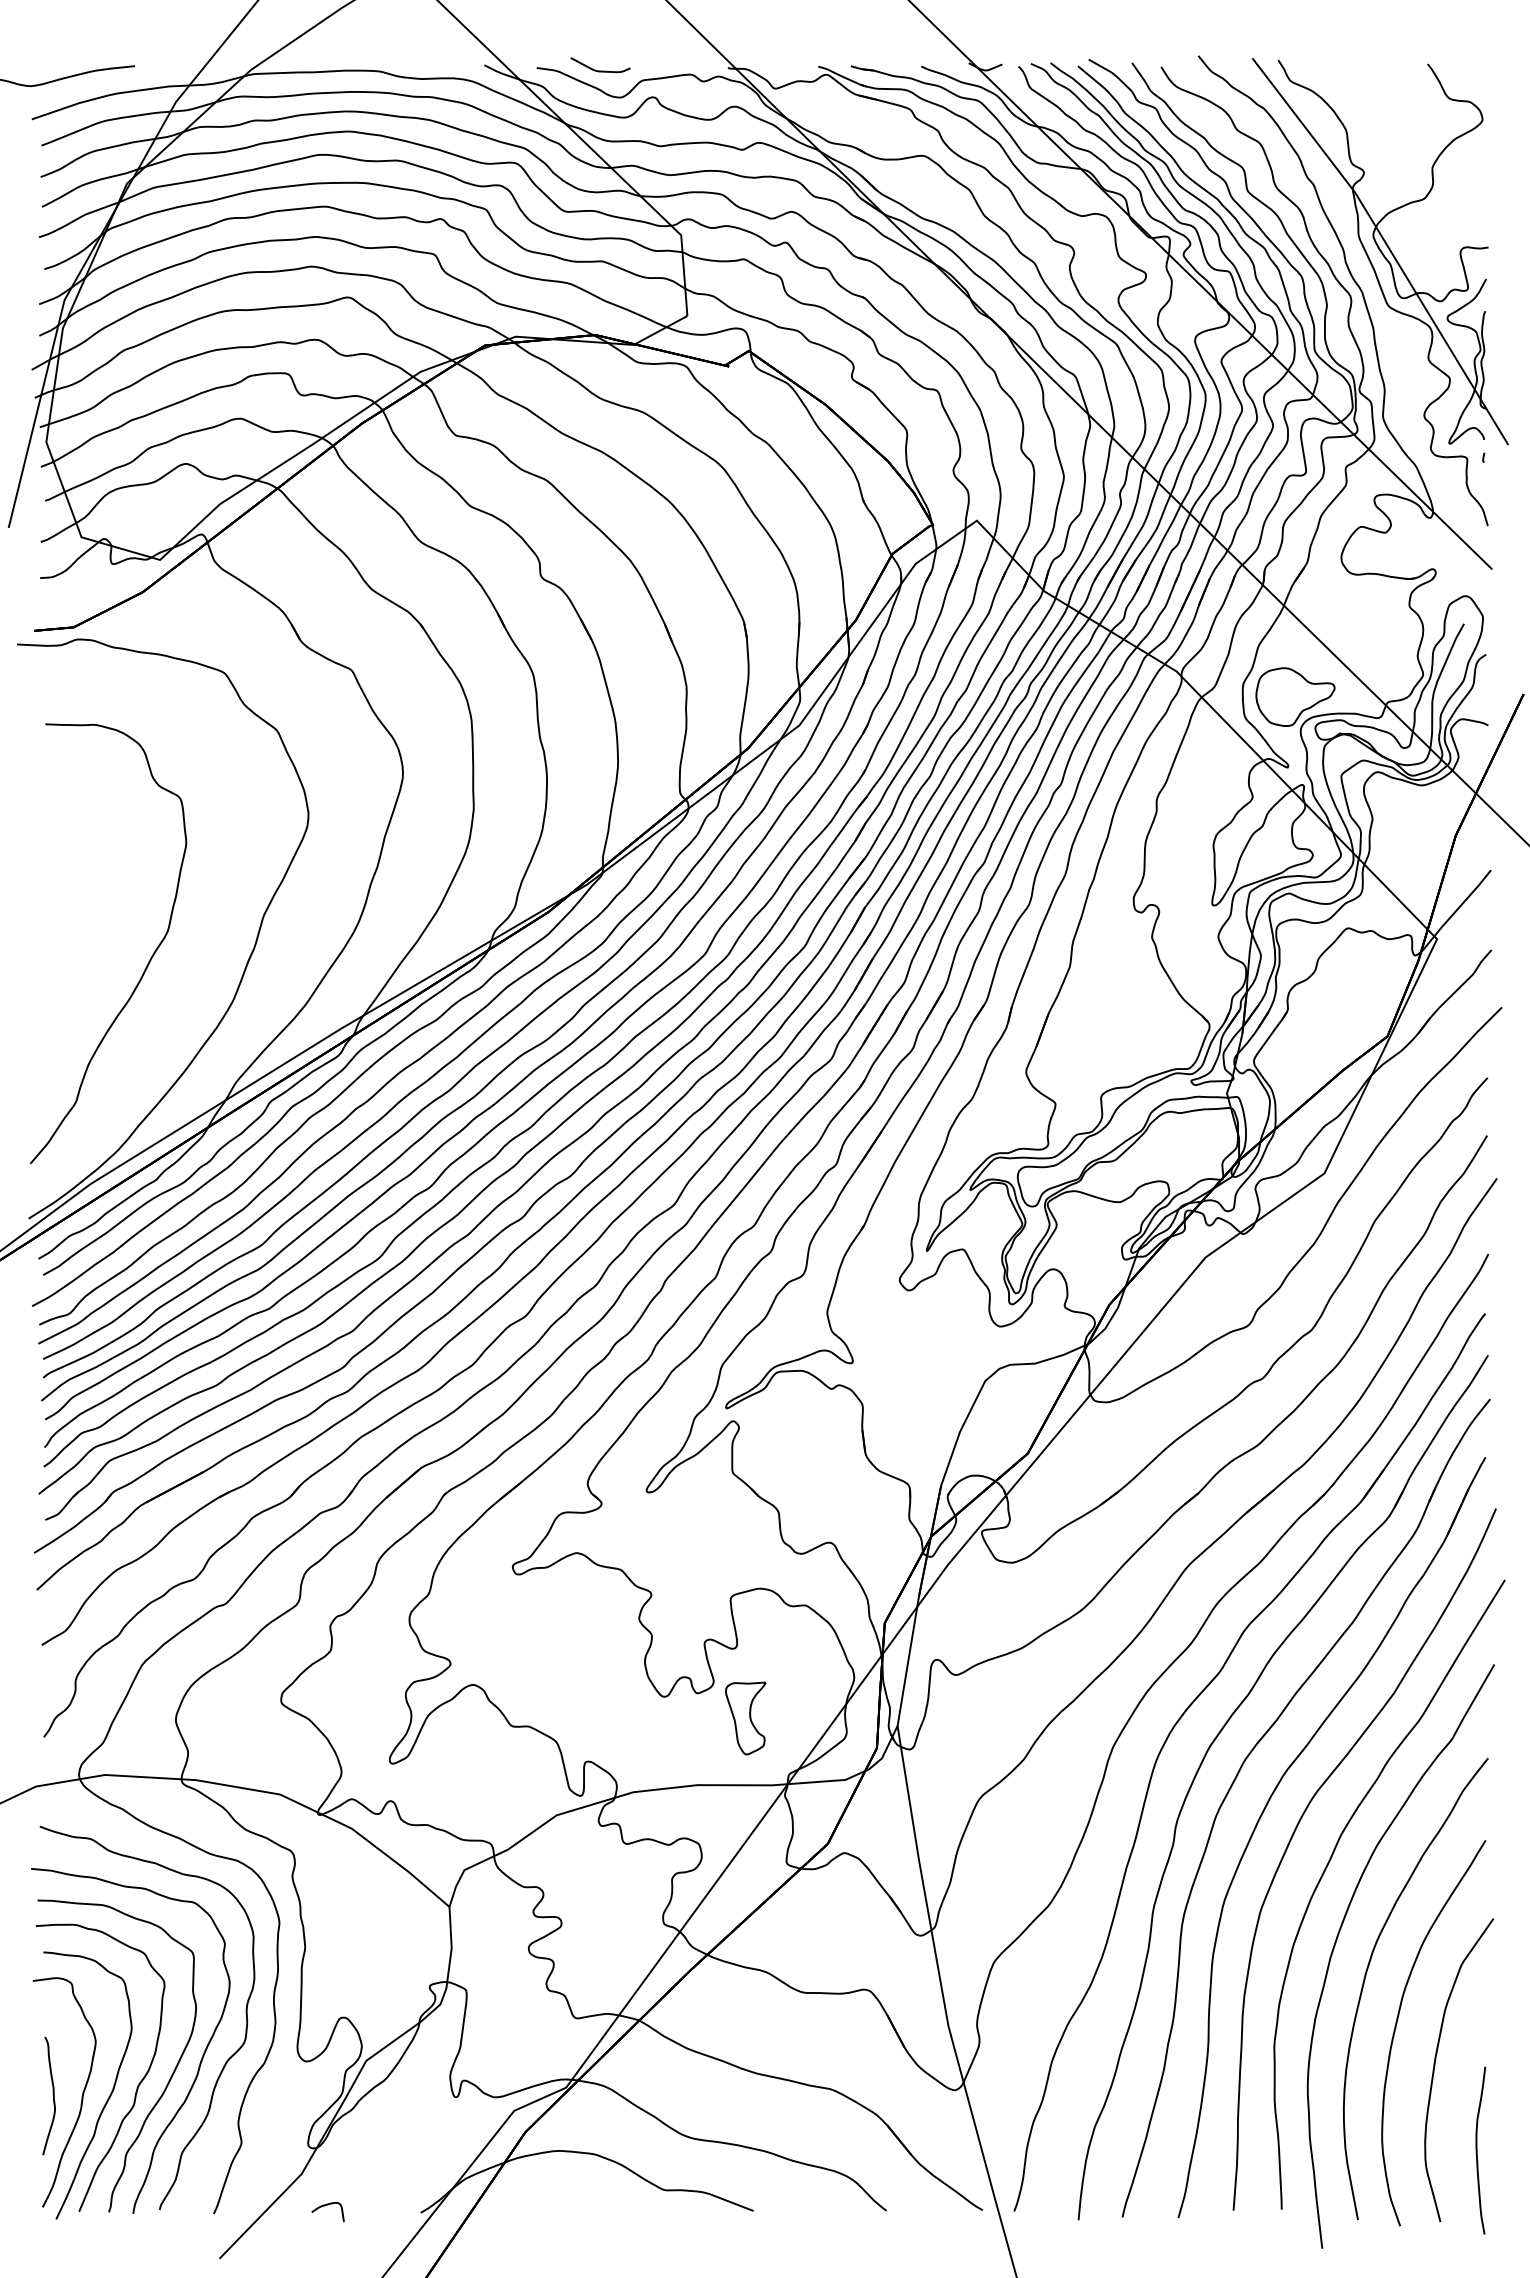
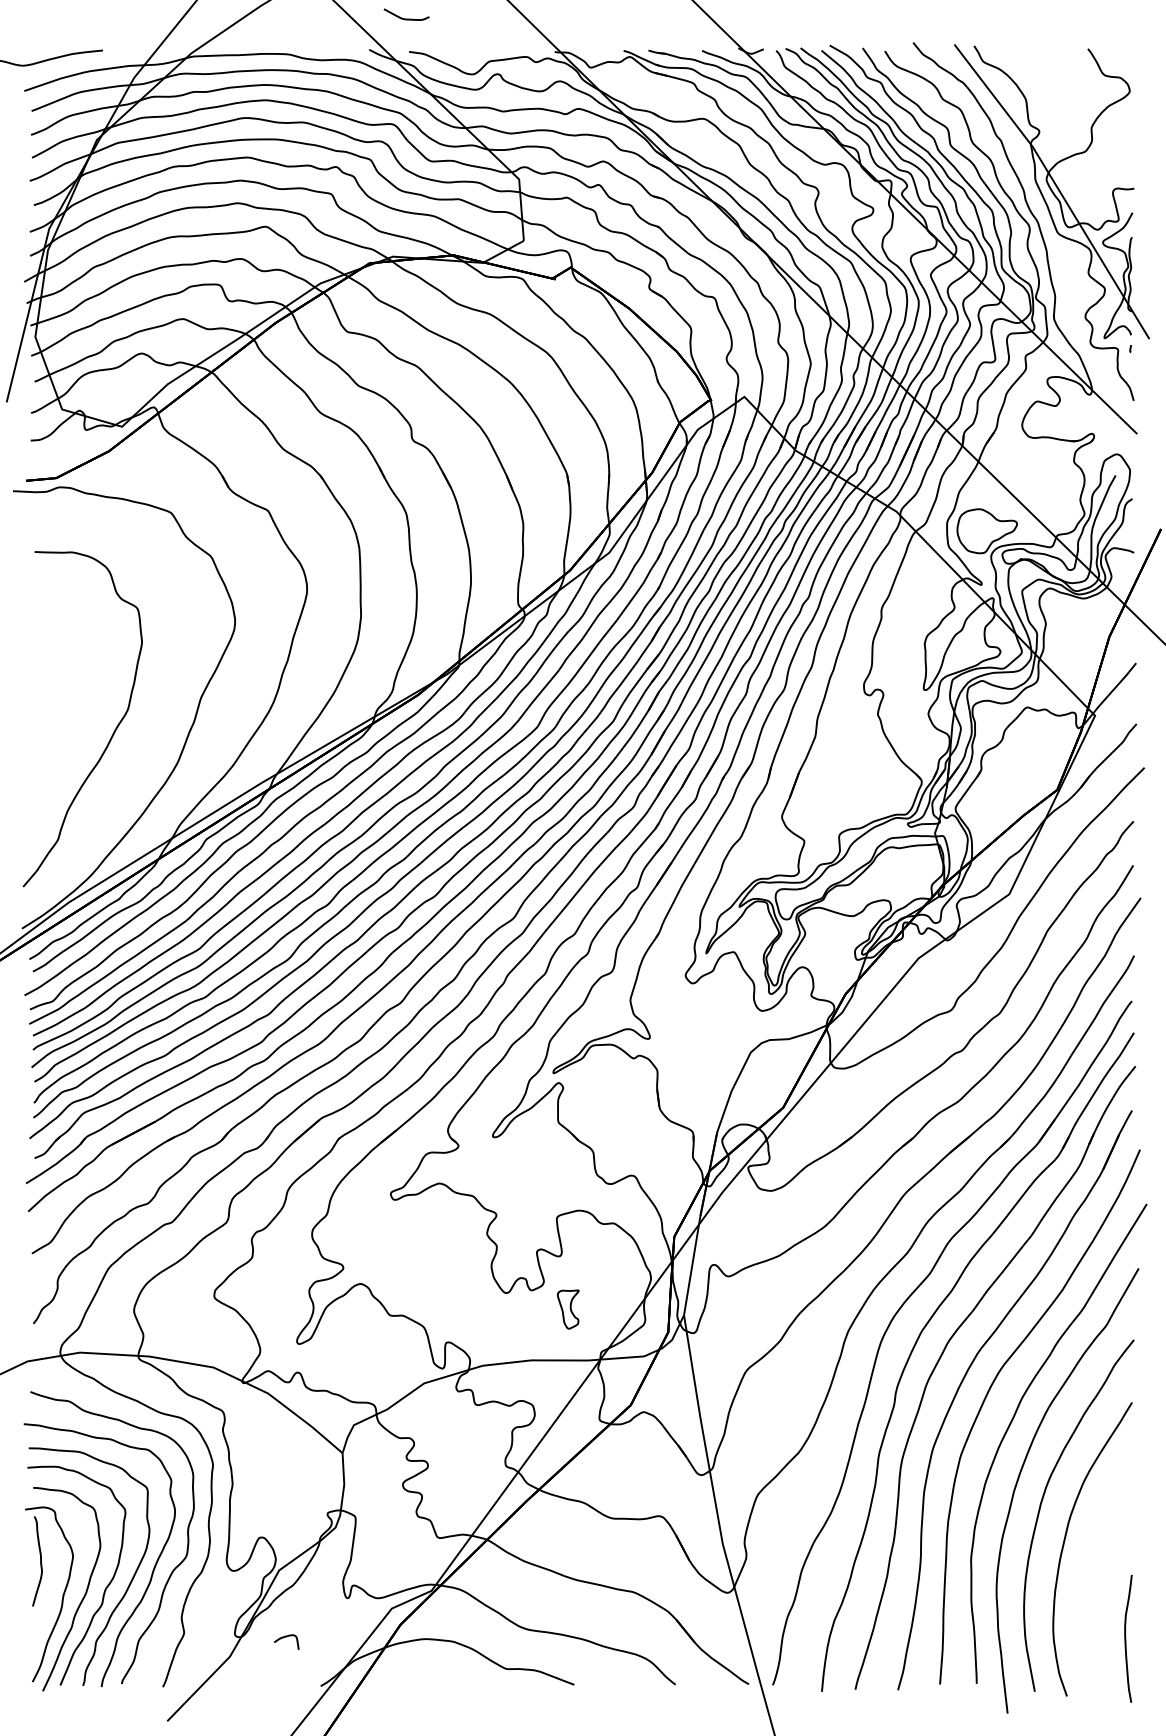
curve: (600, 70) -> (406, 18), moved
part: (745, 1718) -> (568, 1309), size x0.7
curve: (1435, 2066) -> (1093, 1574), removed
curve: (52, 2095) -> (40, 1561), moved
curve: (324, 2206) -> (283, 1638), moved

